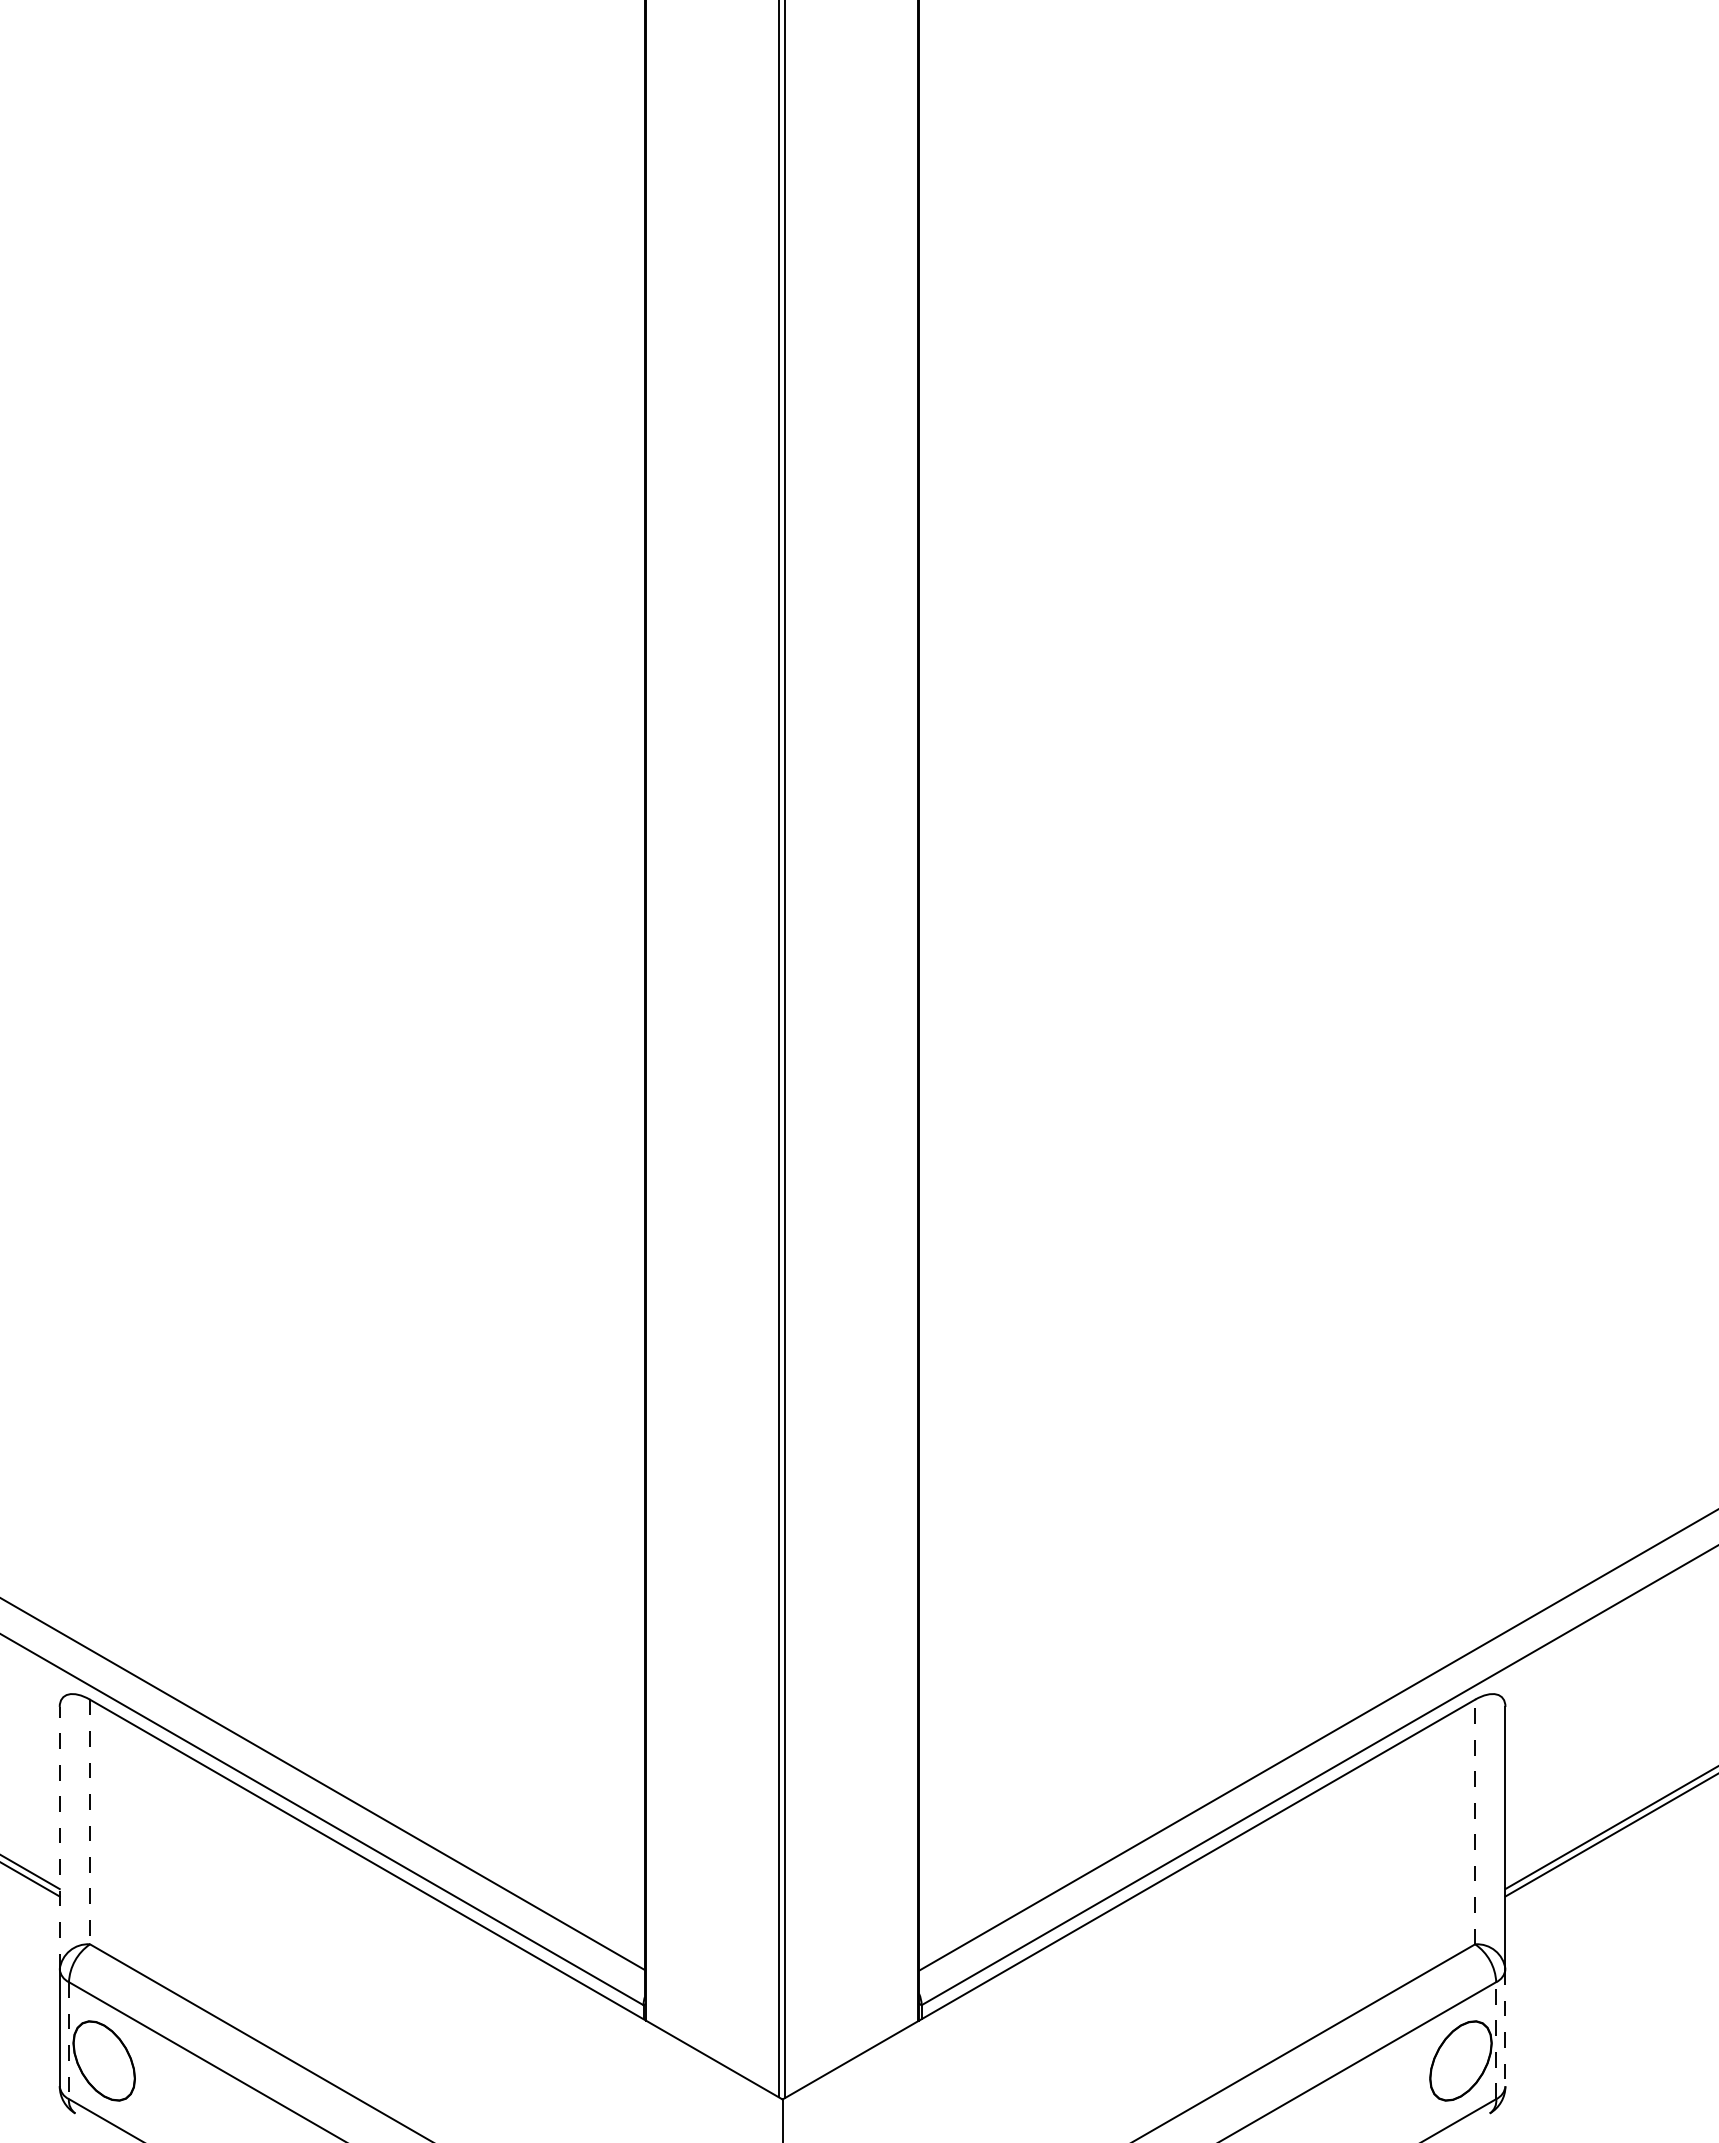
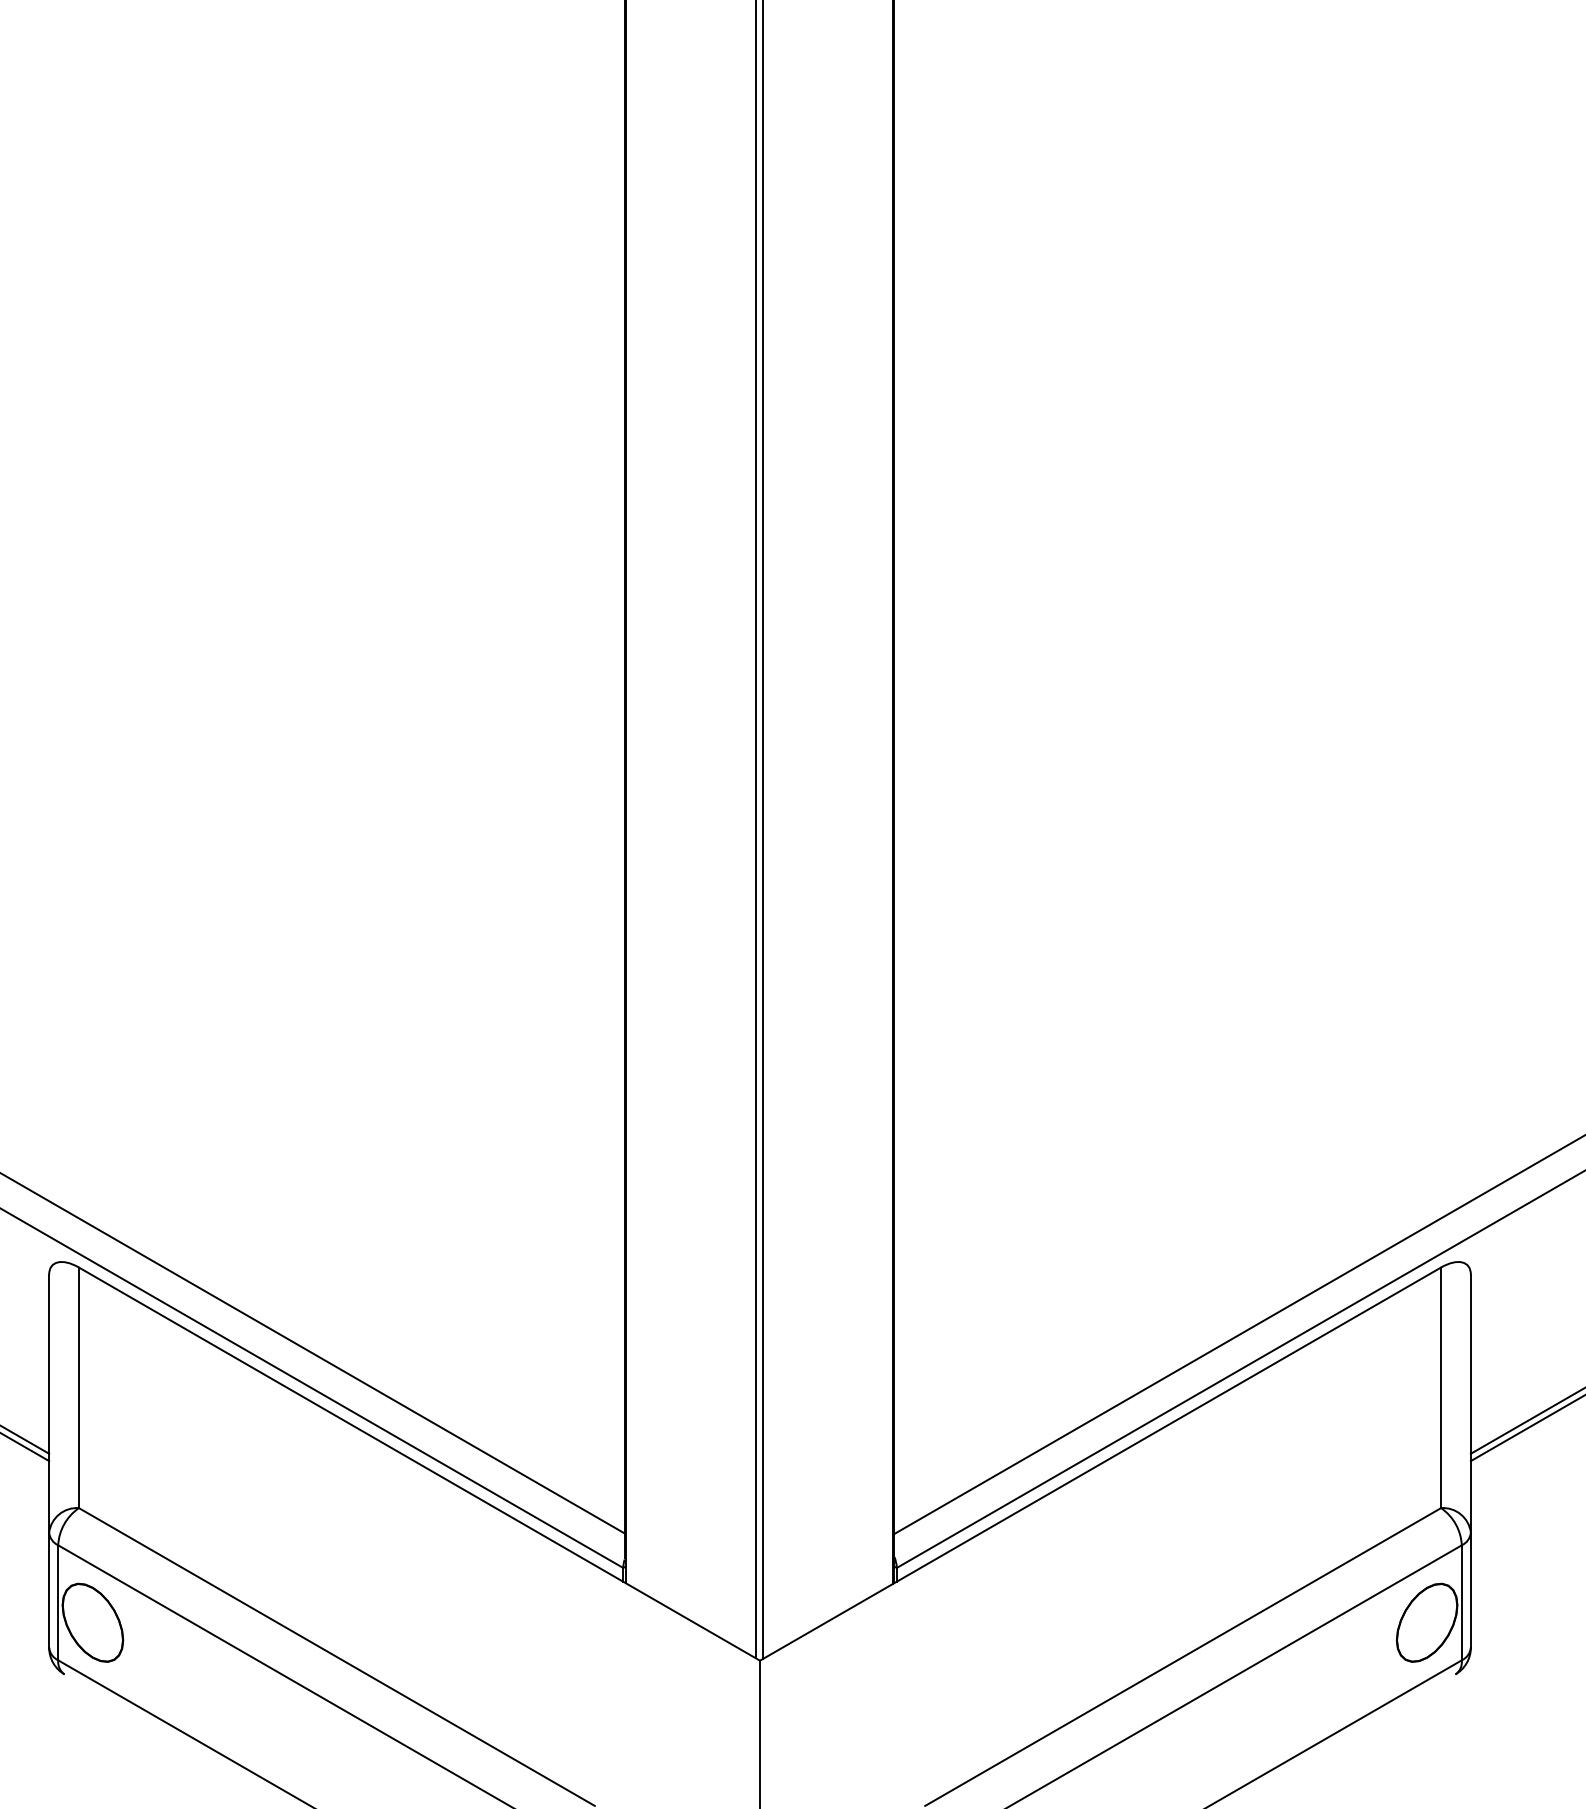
line: (1475, 1821) -> (1441, 1387), dashed -> solid
line: (90, 1822) -> (79, 1388), dashed -> solid
line: (59, 1837) -> (48, 1403), dashed -> solid
line: (1505, 2028) -> (1470, 1590), dashed -> solid
line: (1496, 2040) -> (1462, 1602), dashed -> solid
line: (68, 2041) -> (57, 1603), dashed -> solid

